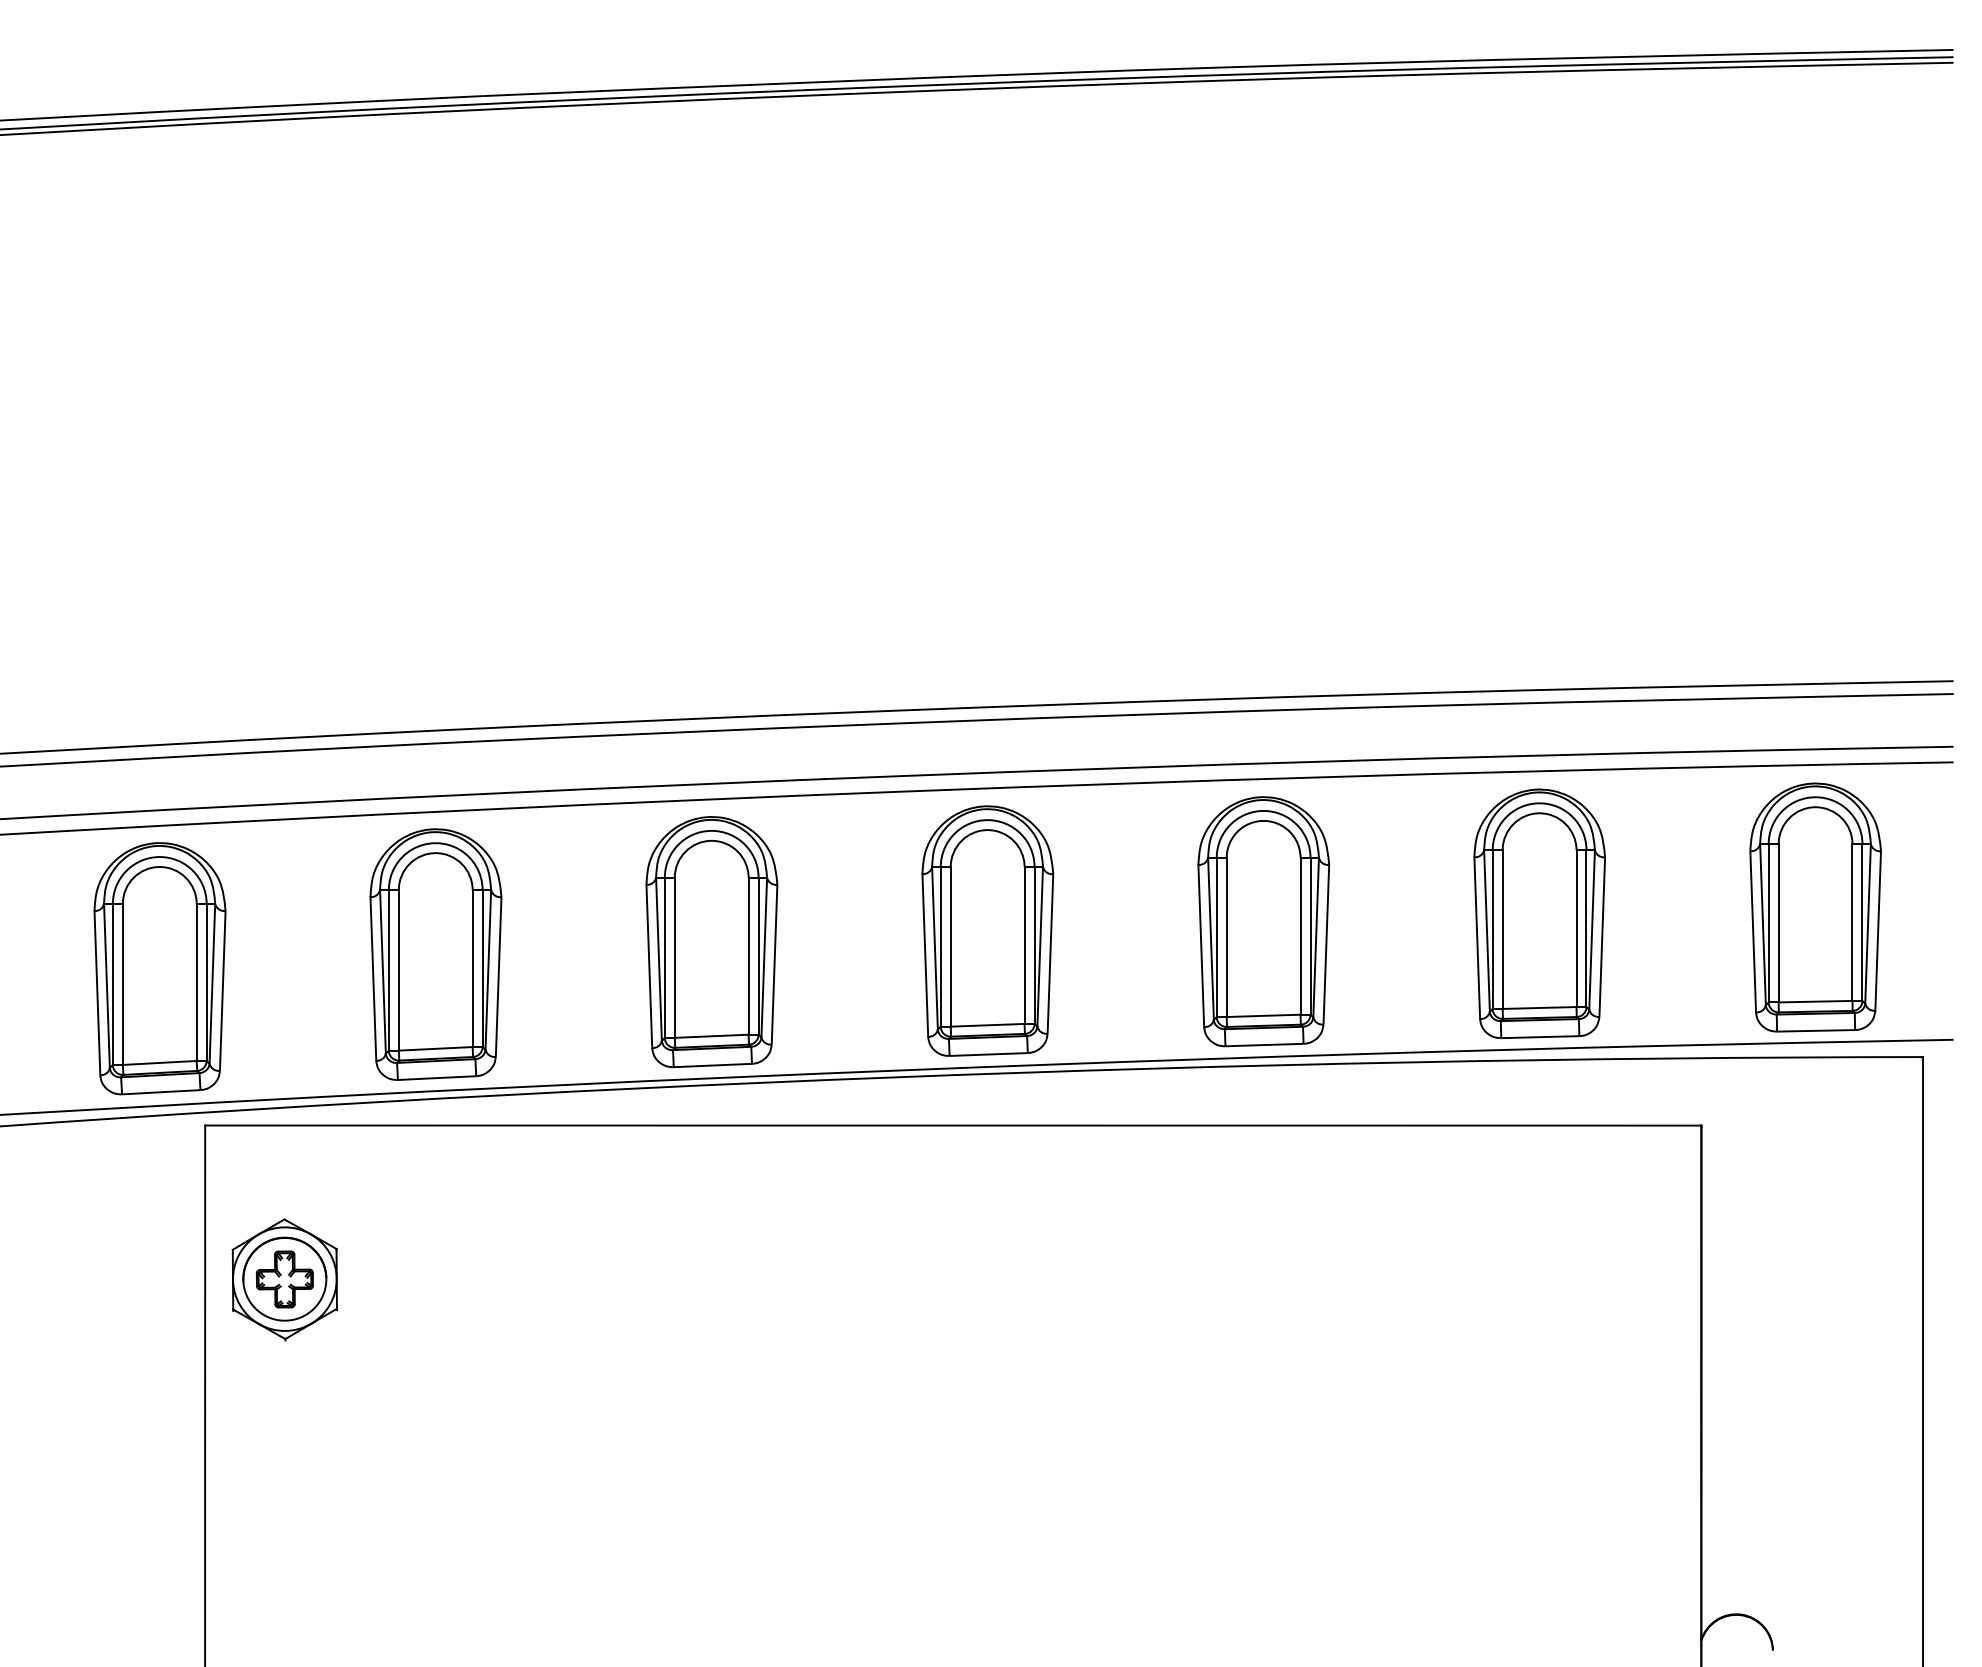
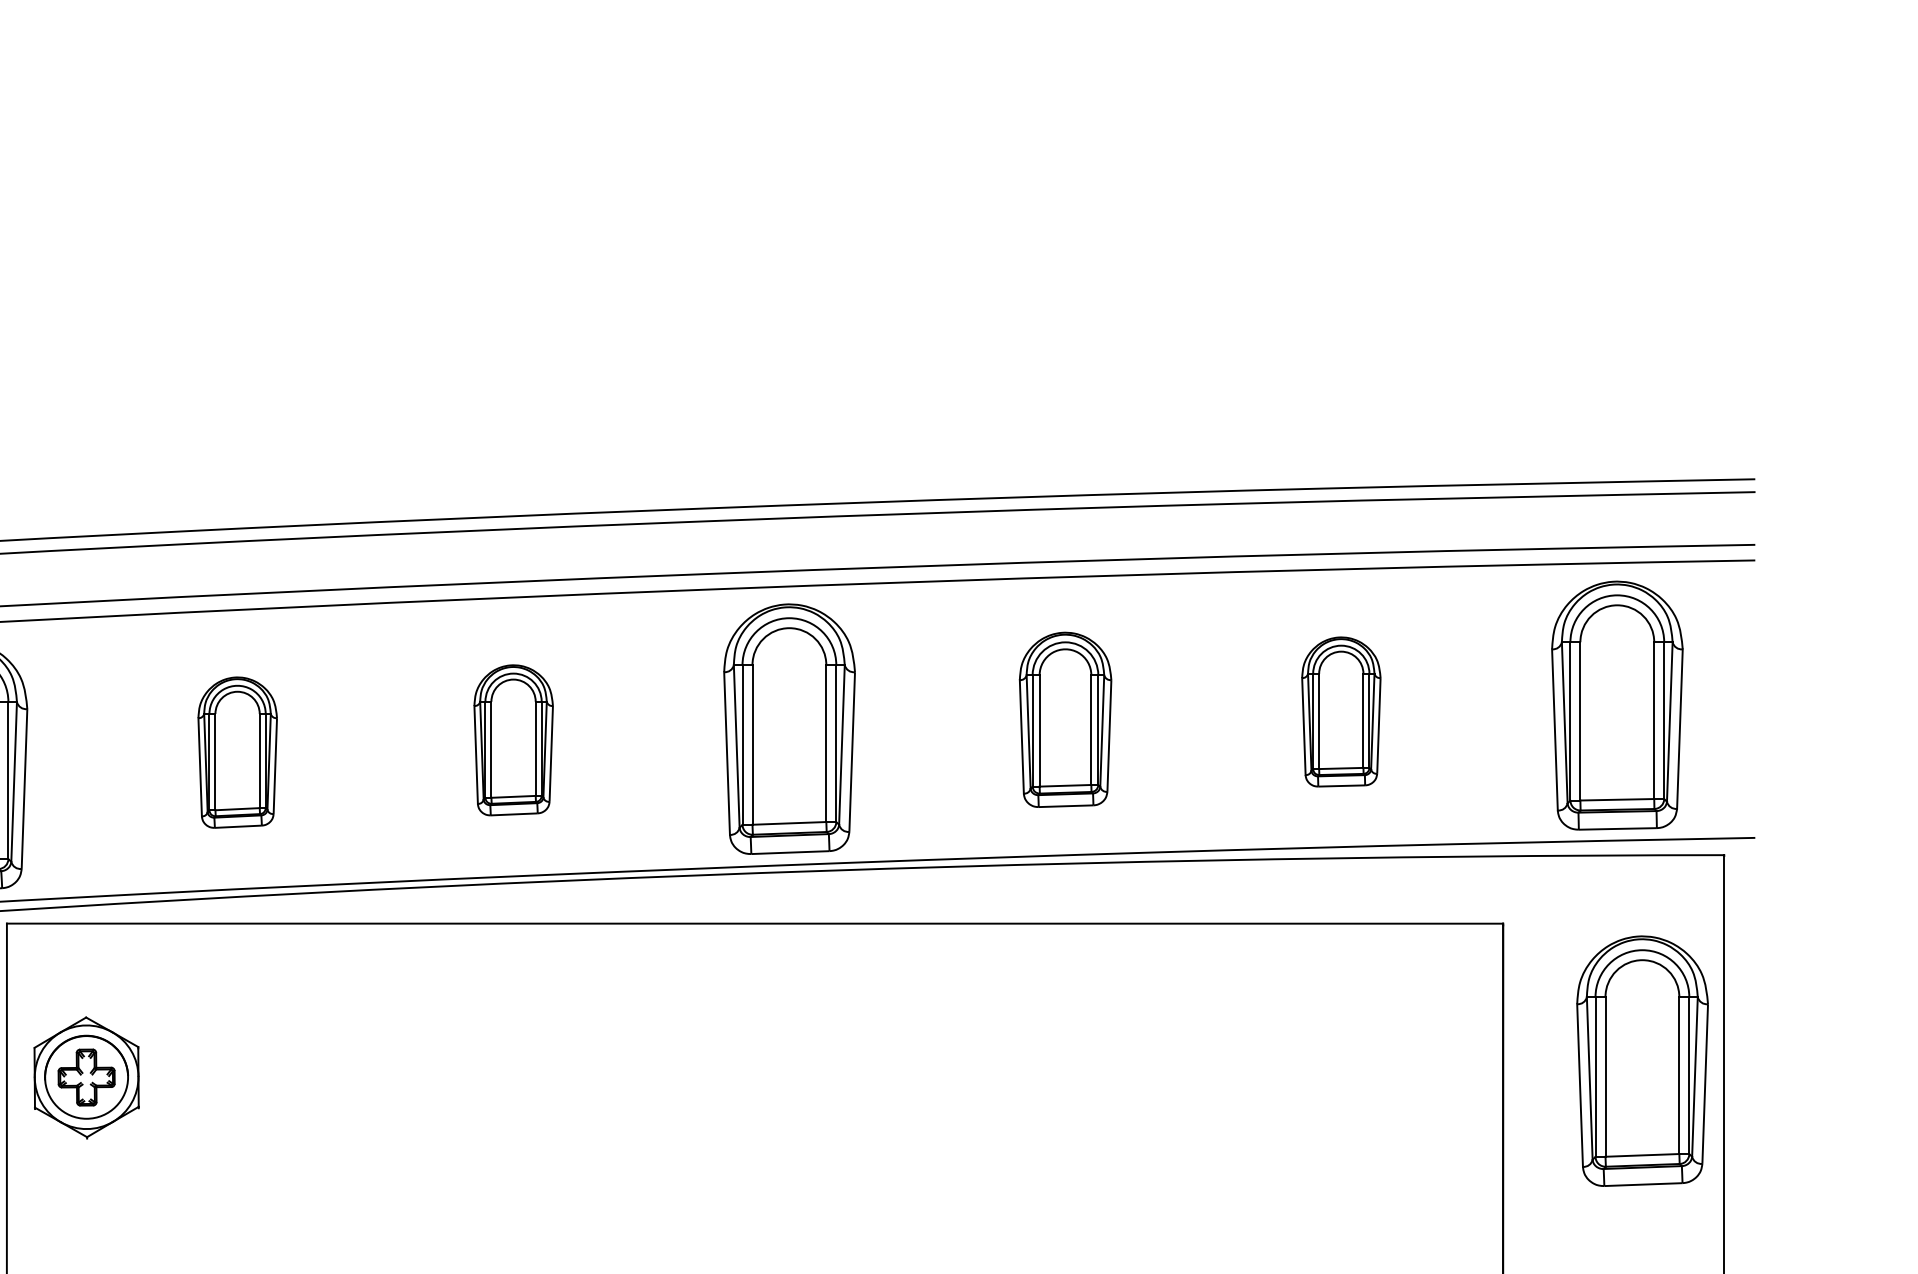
part: (1539, 913) -> (1341, 711), size x0.6
part: (1263, 921) -> (1065, 719), size x0.7
part: (711, 942) -> (513, 740), size x0.6
part: (435, 954) -> (237, 752), size x0.6
part: (1840, 1262) -> (1642, 1060), added

